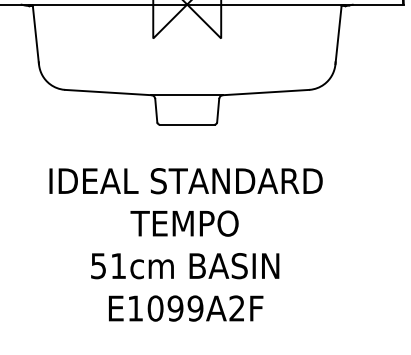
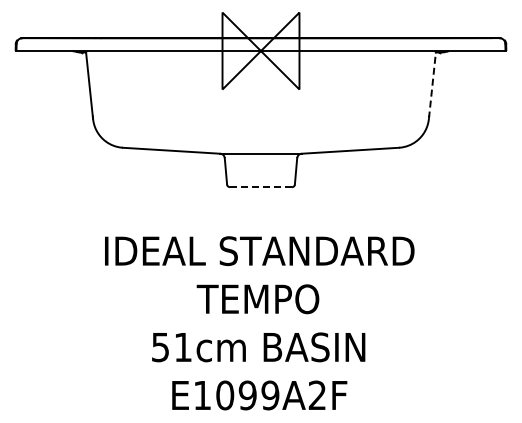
line: (338, 34) -> (432, 85), solid -> dashed
line: (187, 124) -> (261, 187), solid -> dashed

